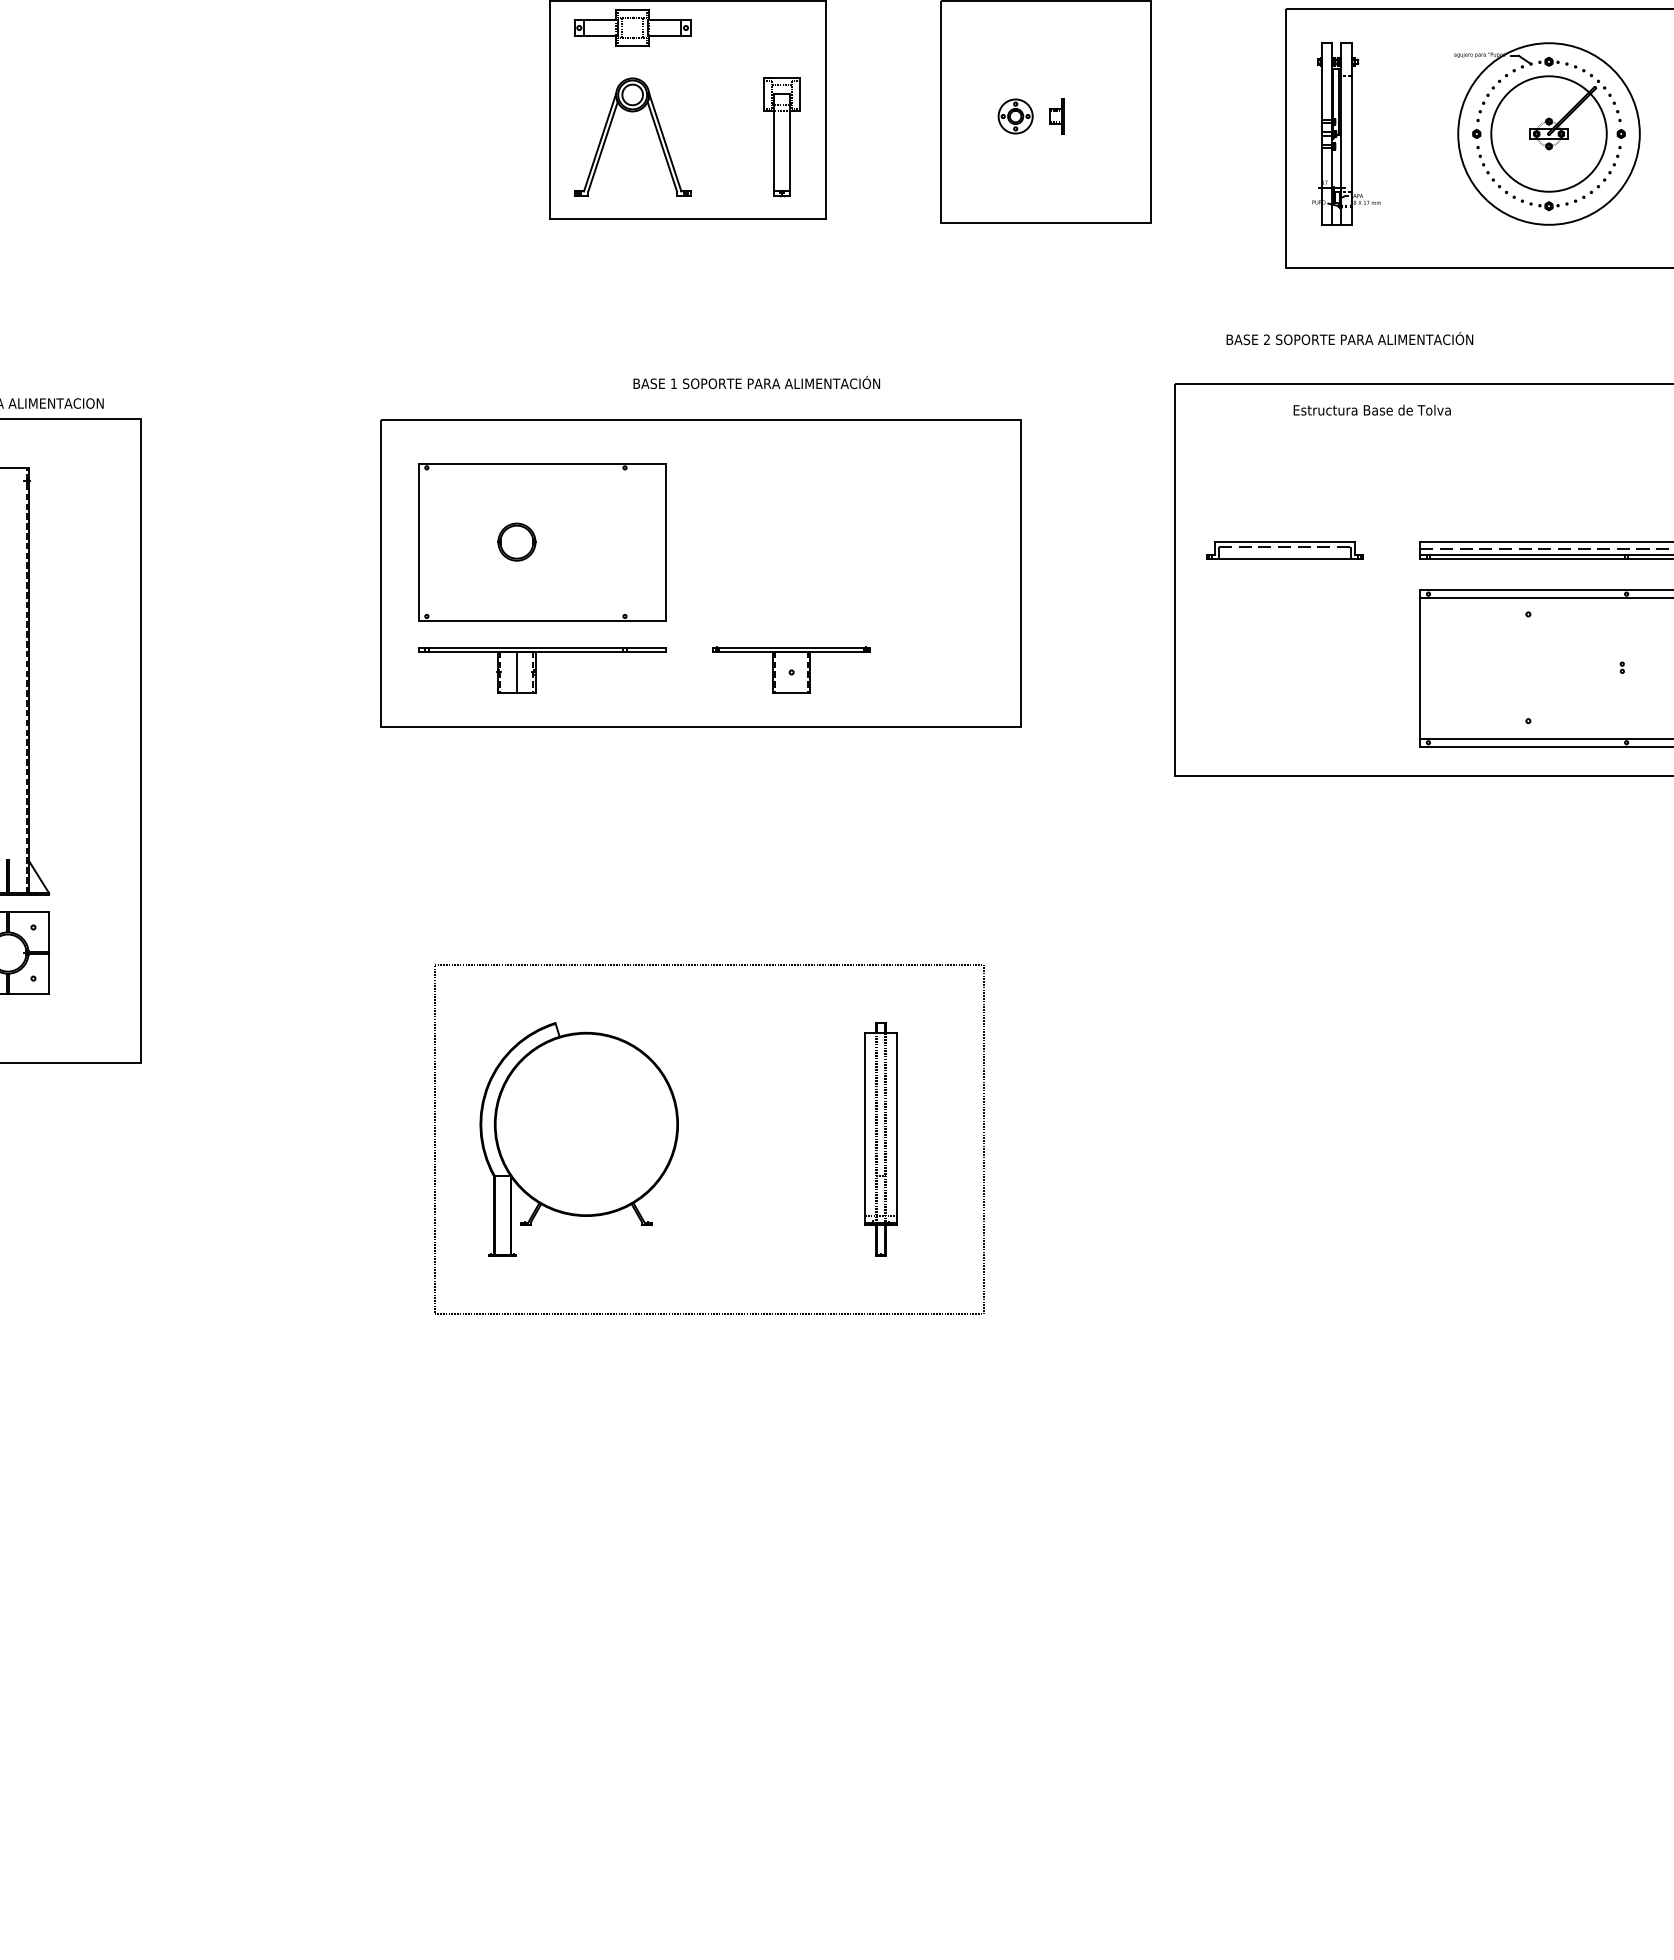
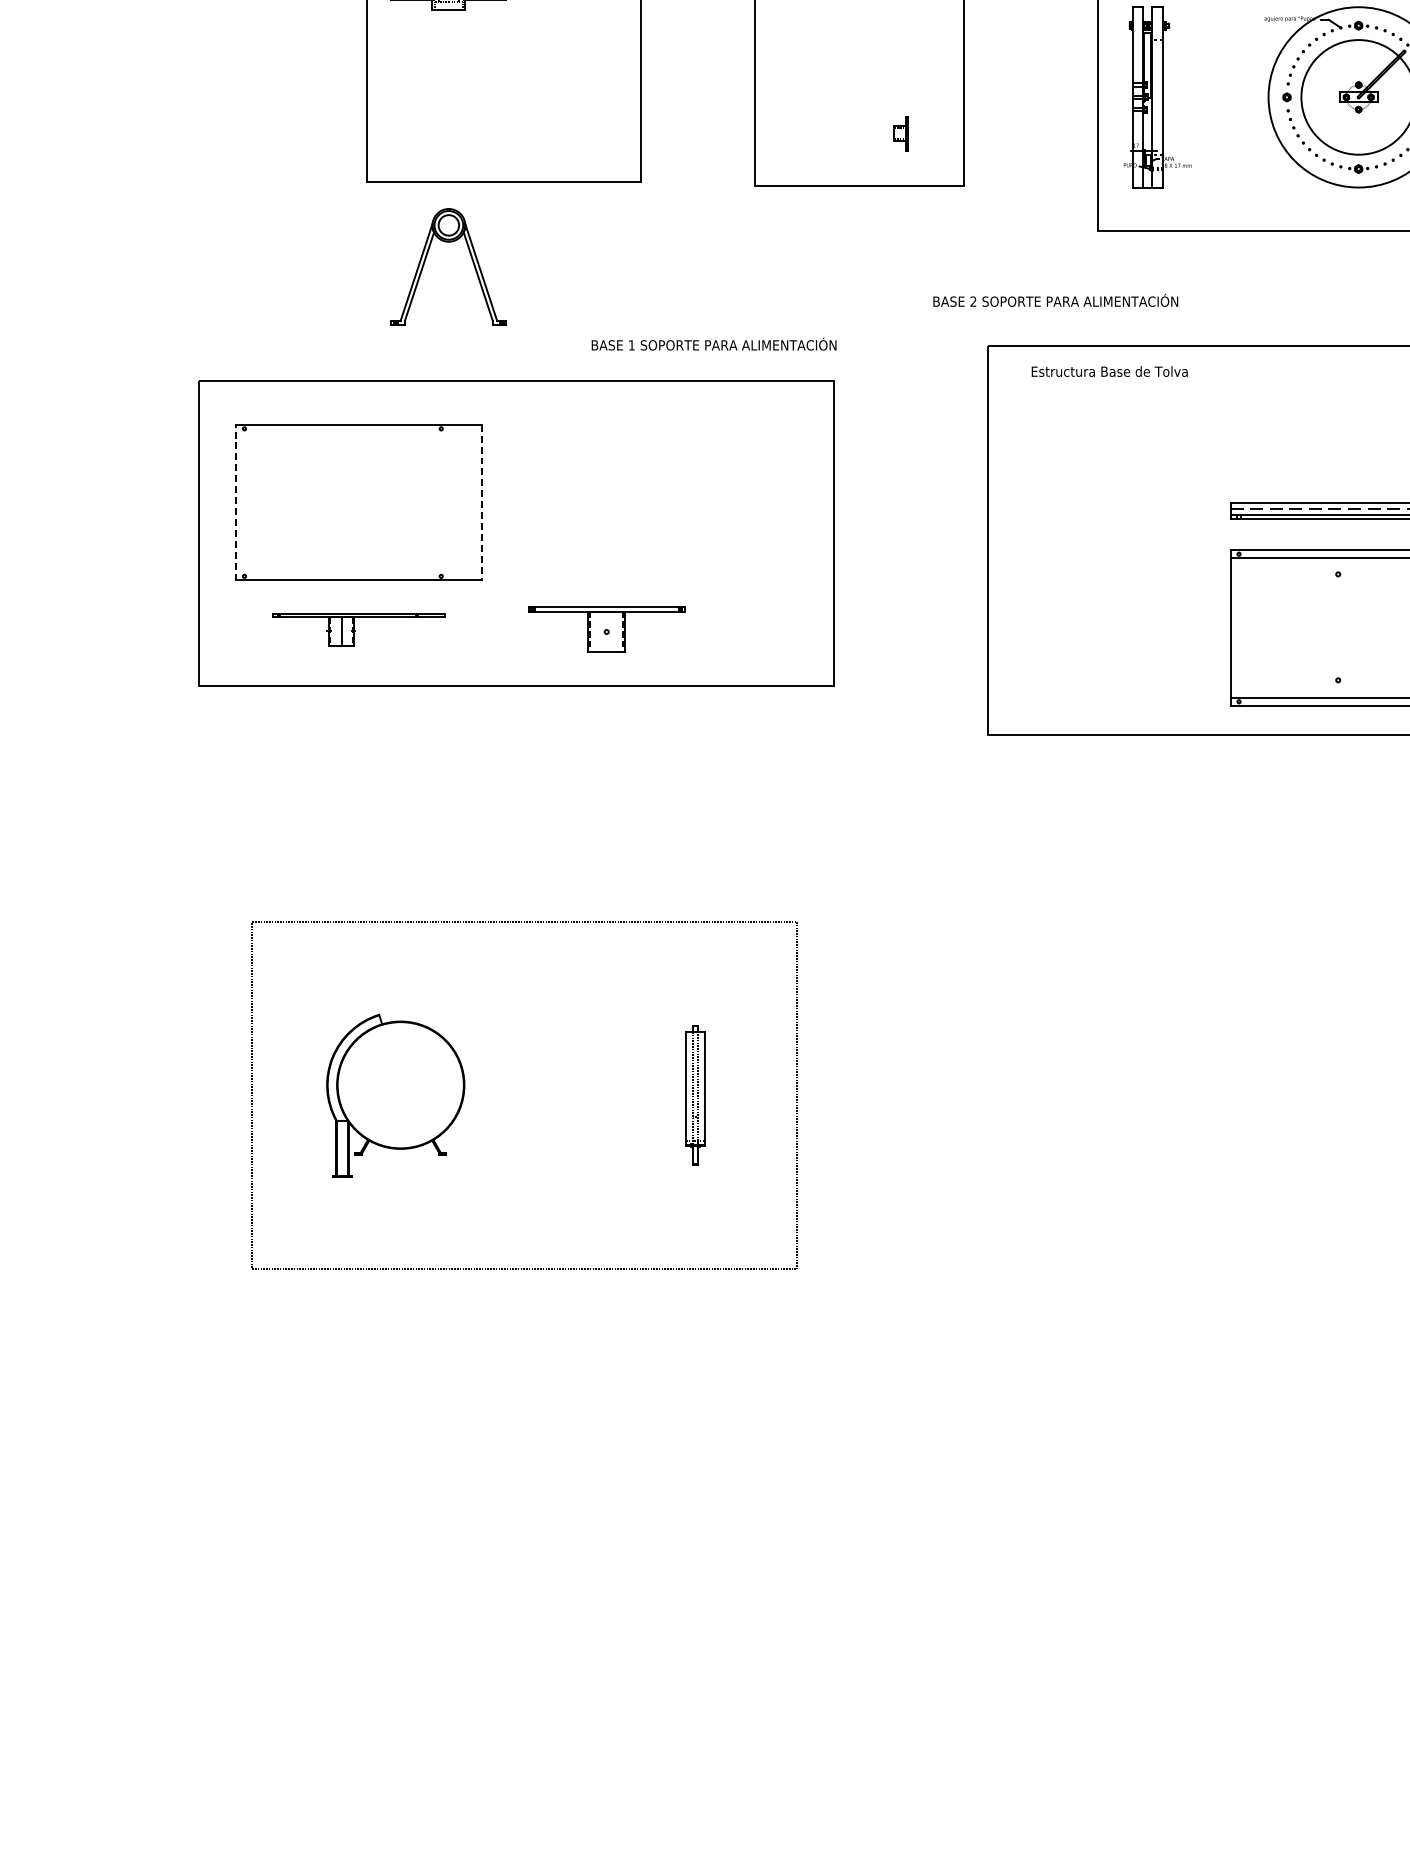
part: (1015, 116) -> (828, 79), removed
part: (1056, 116) -> (900, 133), moved
part: (610, 127) -> (426, 257), moved
part: (781, 137) -> (596, 100), removed
text: (1349, 338) -> (1055, 300), moved
text: (756, 382) -> (713, 344), moved
text: (1371, 409) -> (1108, 370), moved
line: (418, 541) -> (236, 501), solid -> dashed
part: (516, 541) -> (333, 501), removed
line: (666, 542) -> (482, 502), solid -> dashed
part: (1284, 550) -> (1096, 510), removed
part: (542, 670) -> (359, 630), size x0.7
part: (578, 1139) -> (395, 1095), size x0.7
part: (880, 1139) -> (694, 1095), size x0.6

